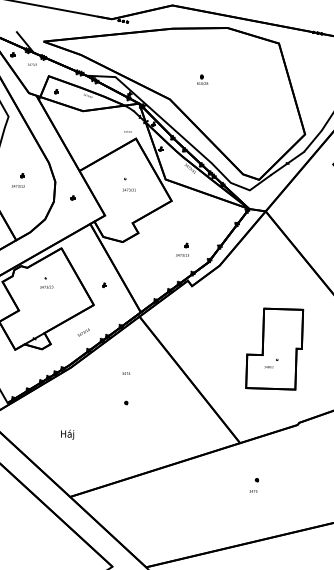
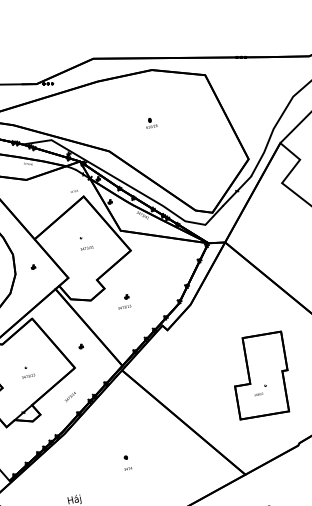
part: (202, 79) -> (151, 122), moved
part: (182, 249) -> (123, 301), moved
part: (46, 282) -> (27, 371), moved
text: (126, 373) -> (128, 468), moved

